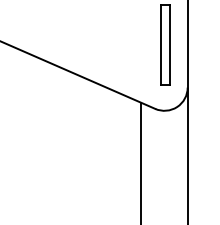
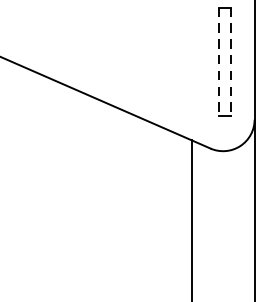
line: (161, 45) -> (219, 62), solid -> dashed
line: (170, 45) -> (231, 62), solid -> dashed

